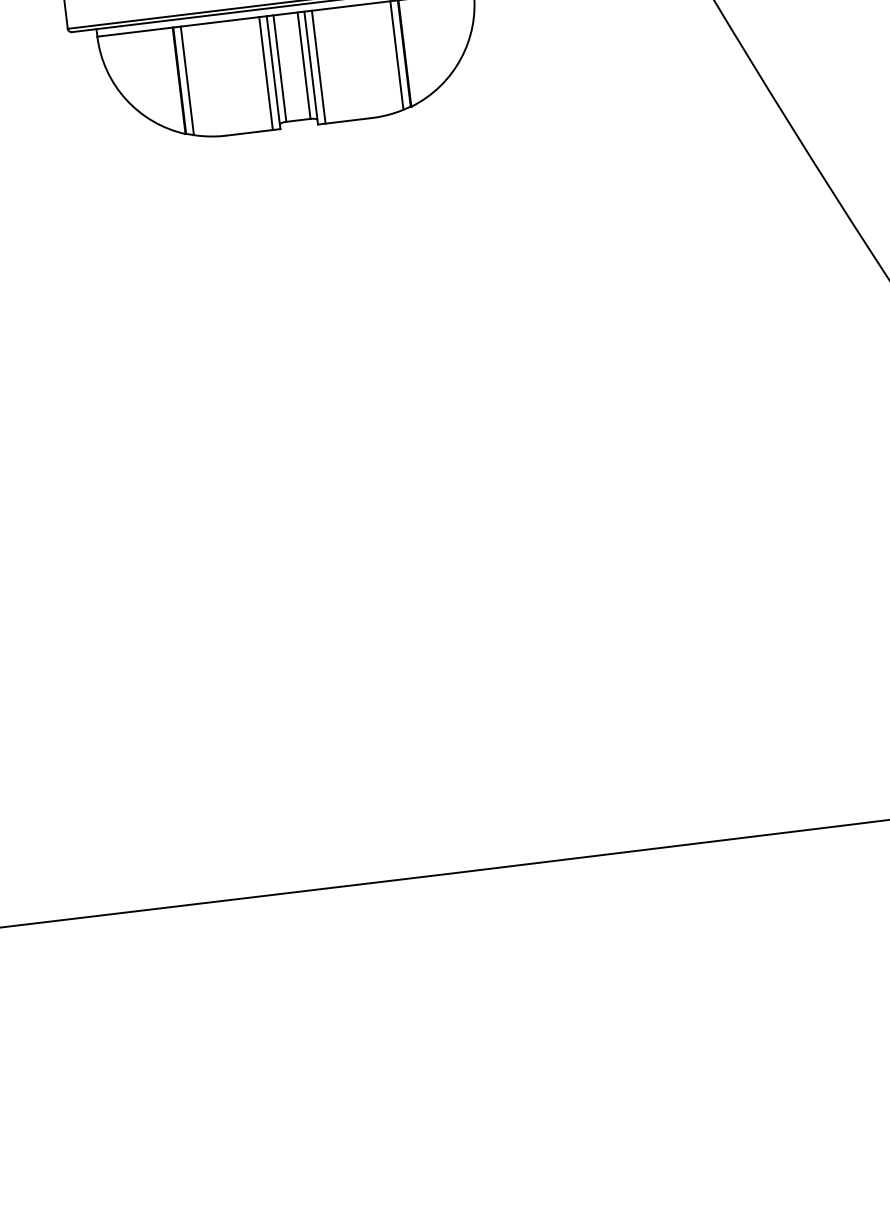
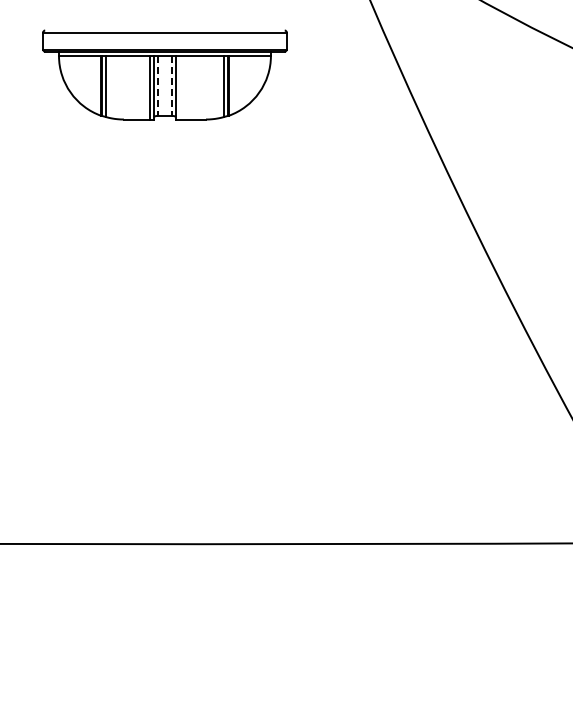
line: (303, 65) -> (171, 85), solid -> dashed
line: (318, 66) -> (179, 87), removed
line: (280, 67) -> (158, 85), solid -> dashed

